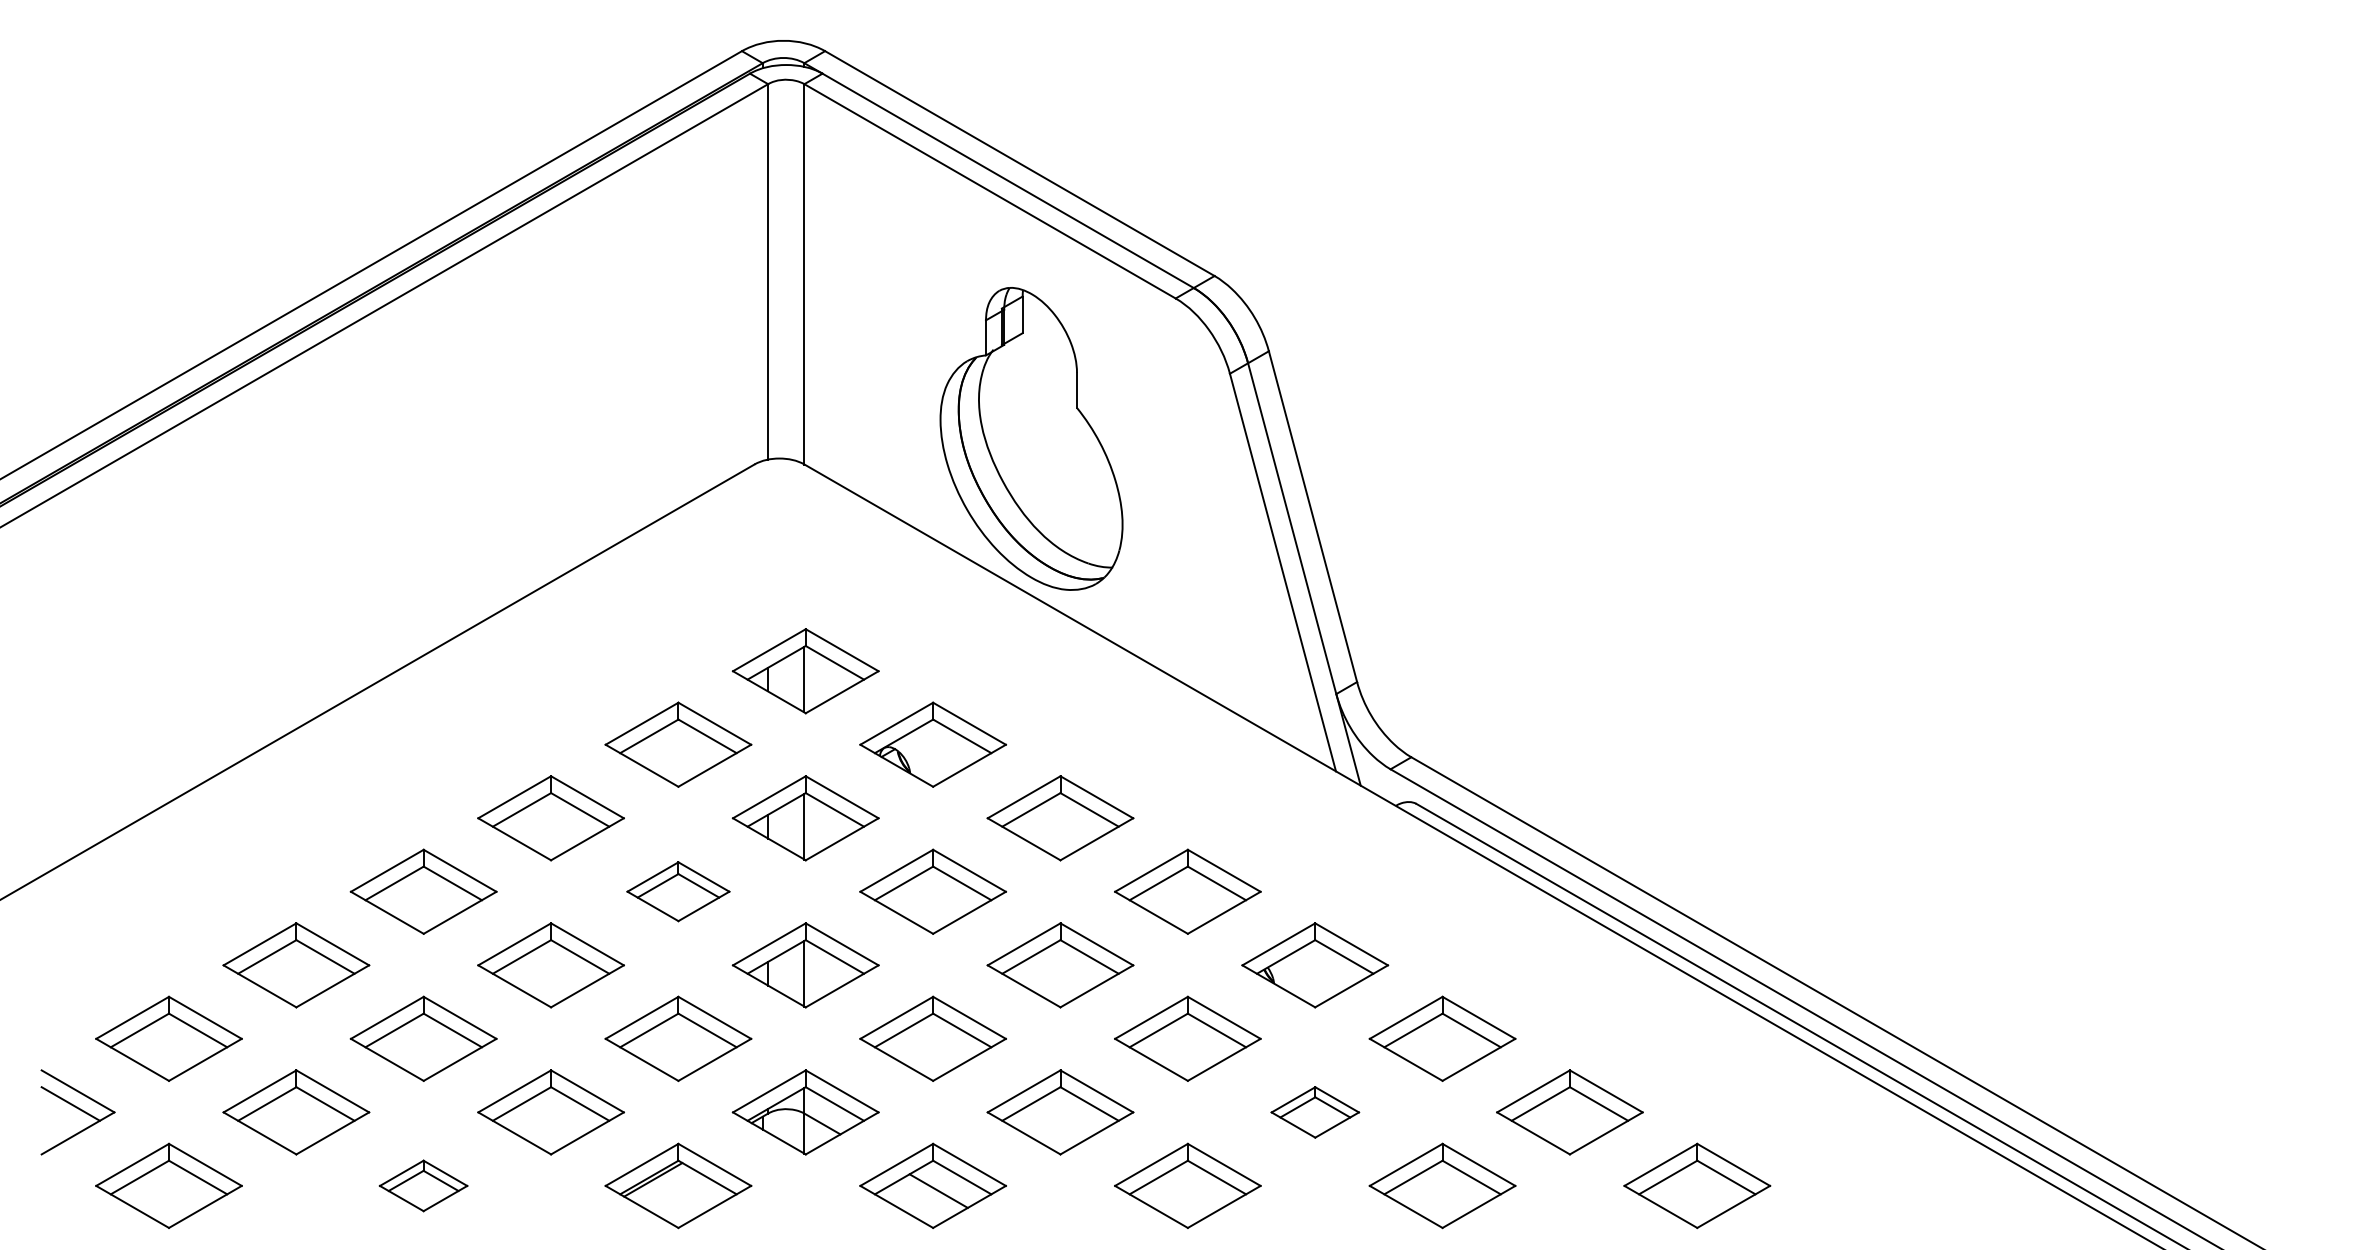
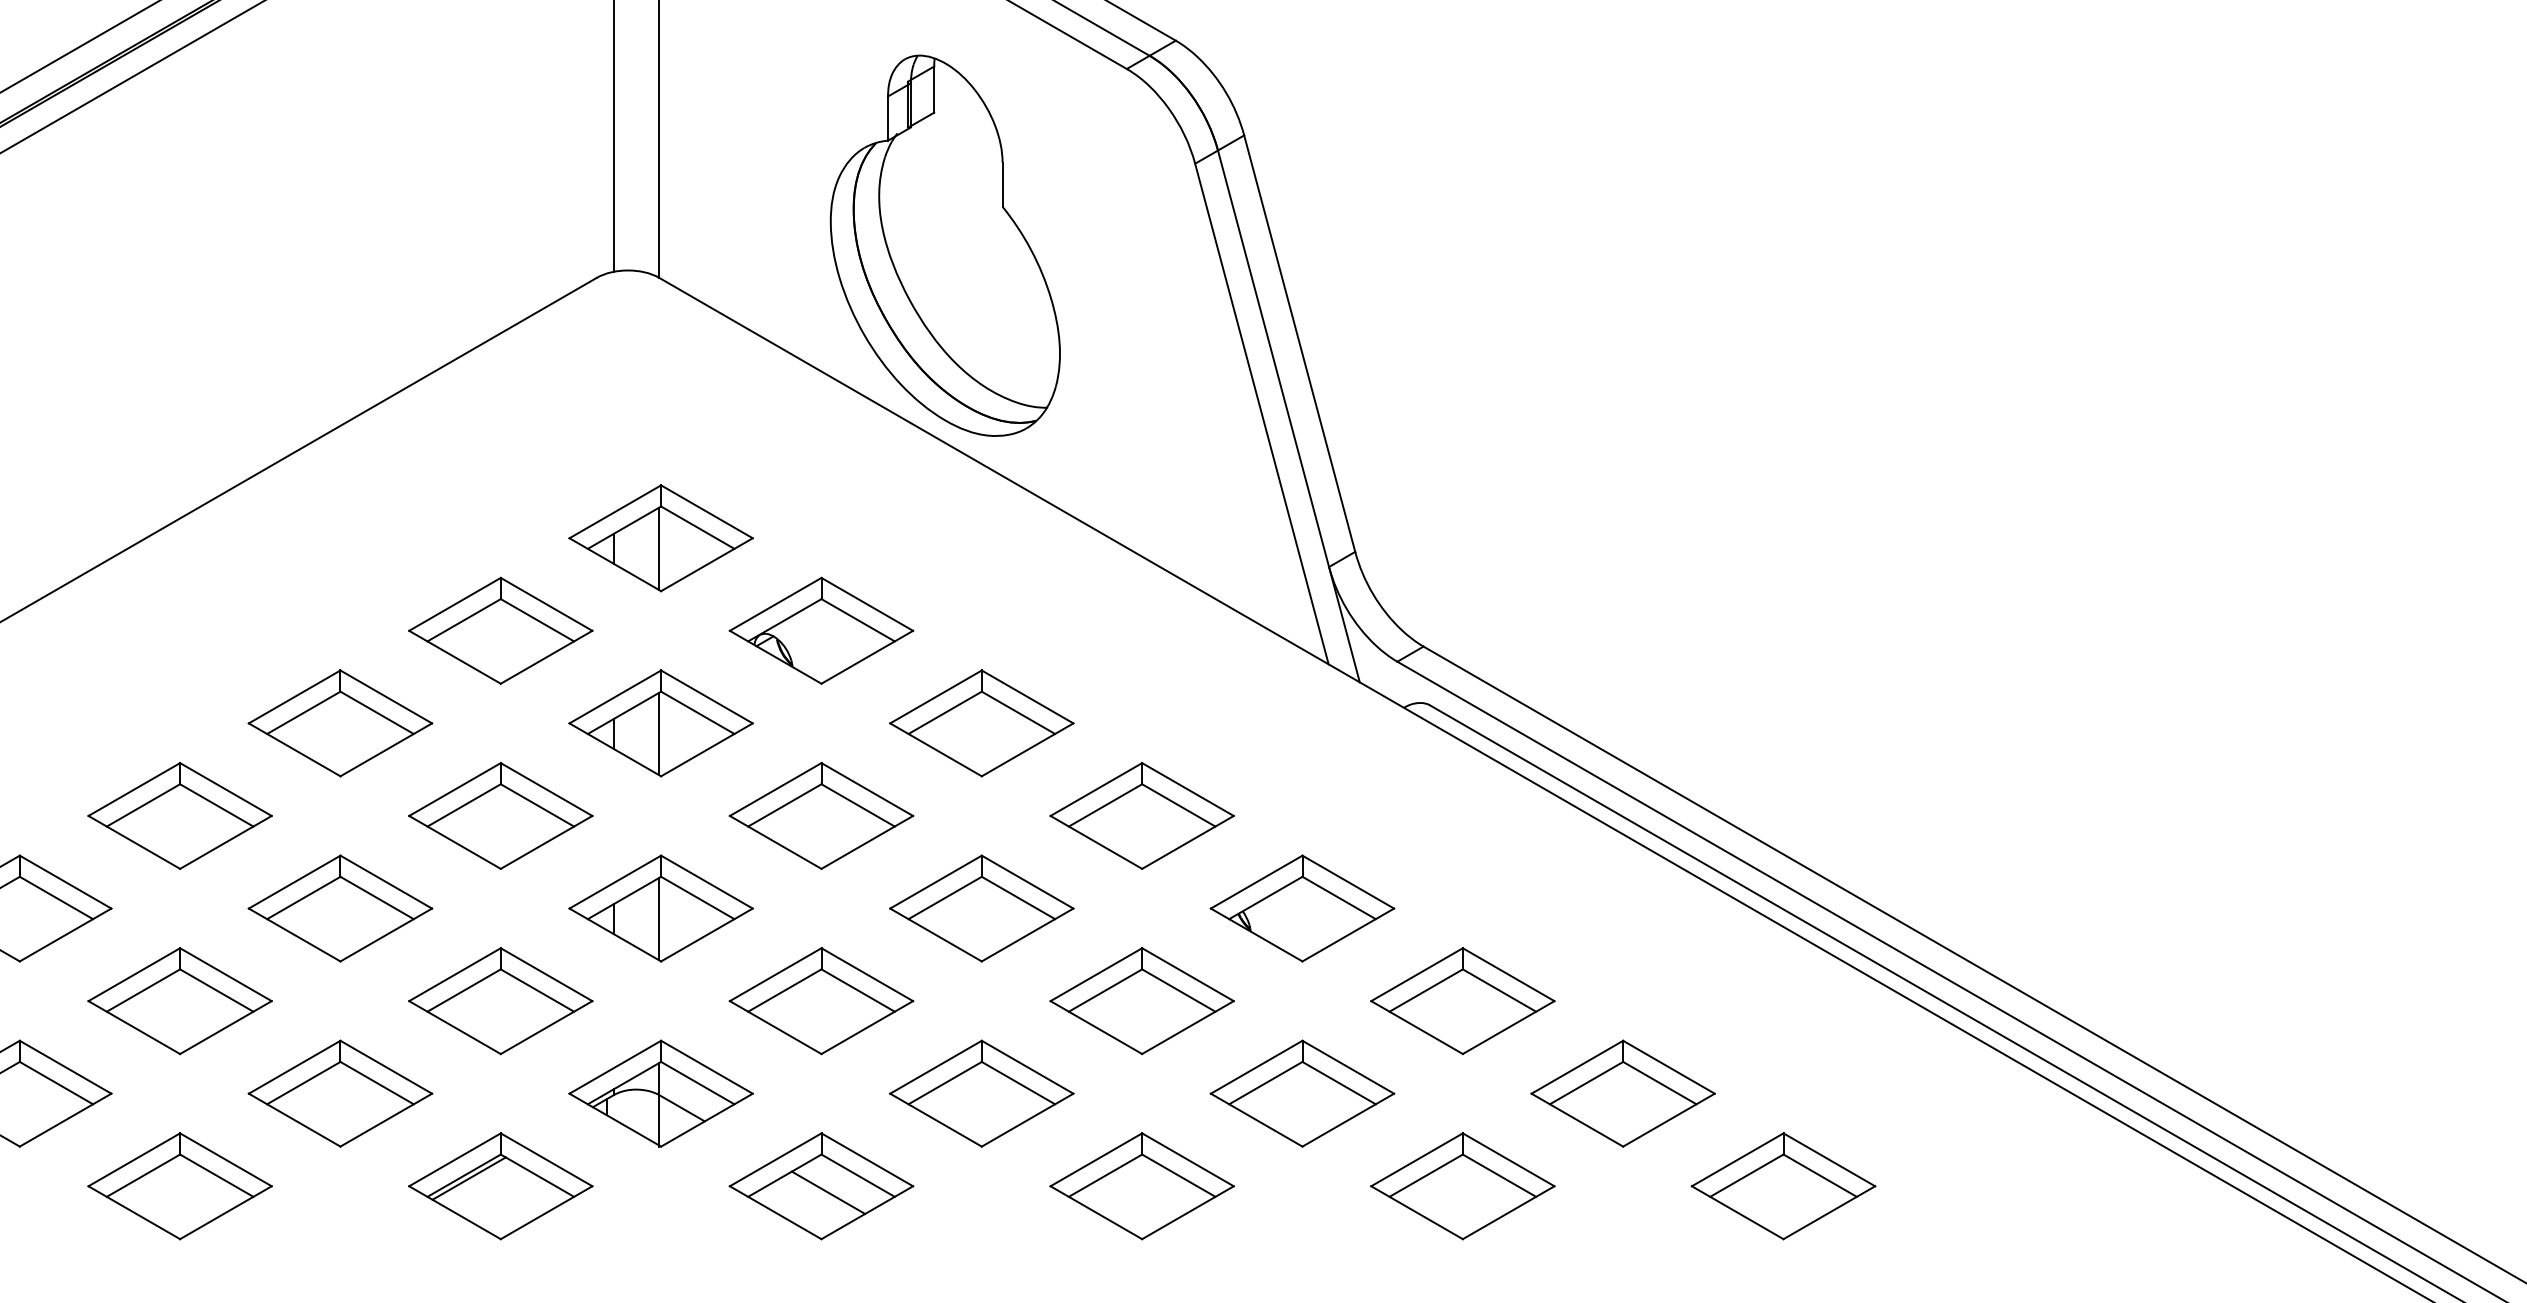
part: (678, 891) -> (500, 815), size x1.43
part: (1315, 1112) -> (1302, 1093), size x1.67
part: (423, 1185) -> (179, 1185), size x1.67

